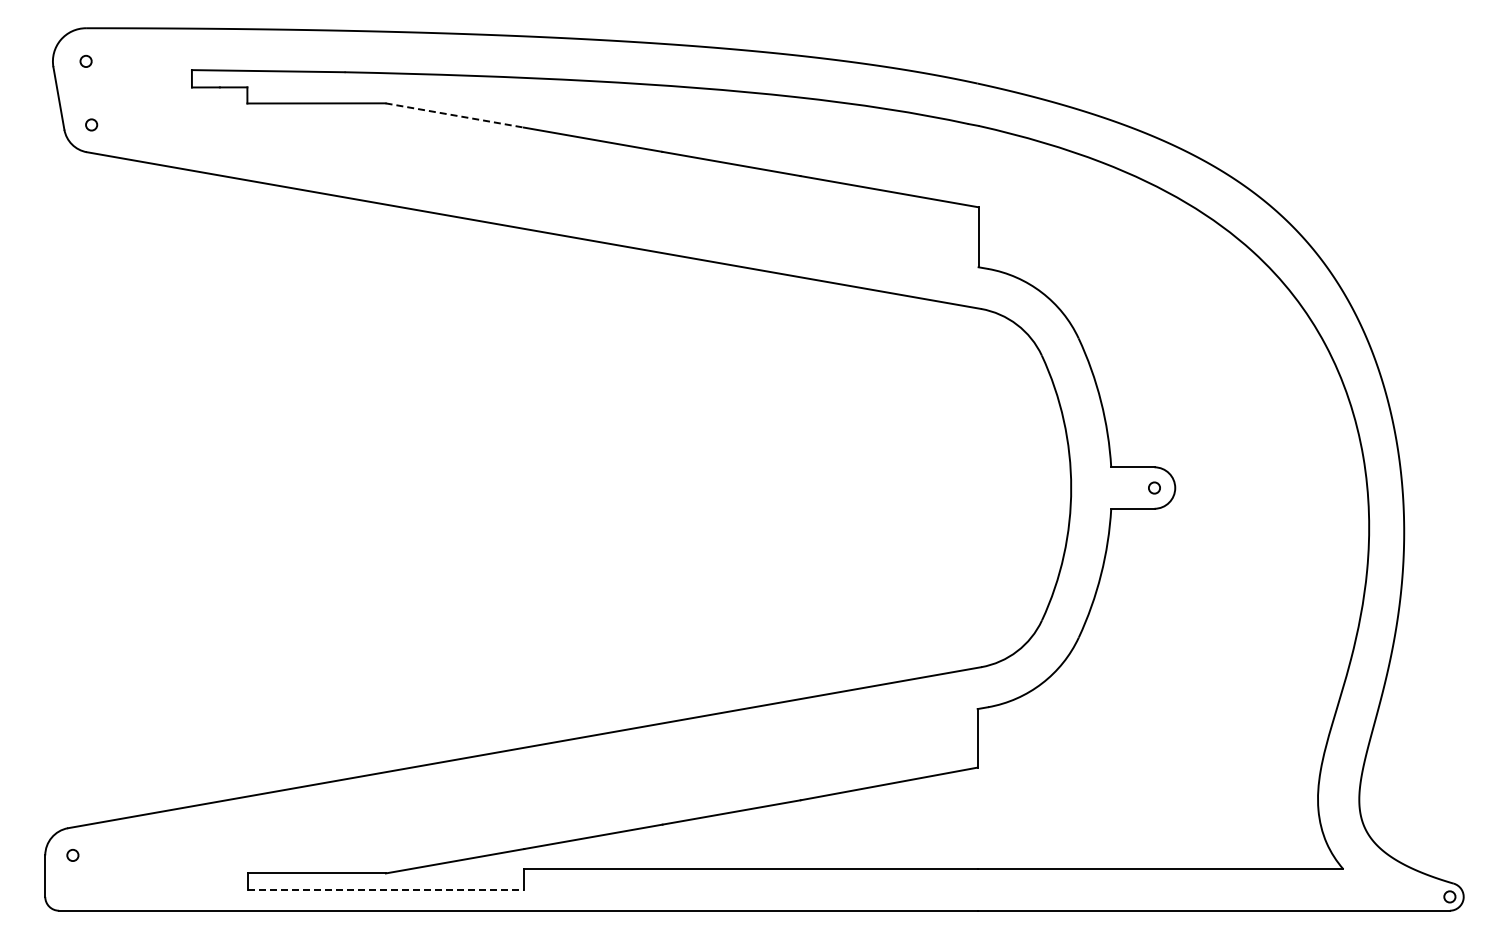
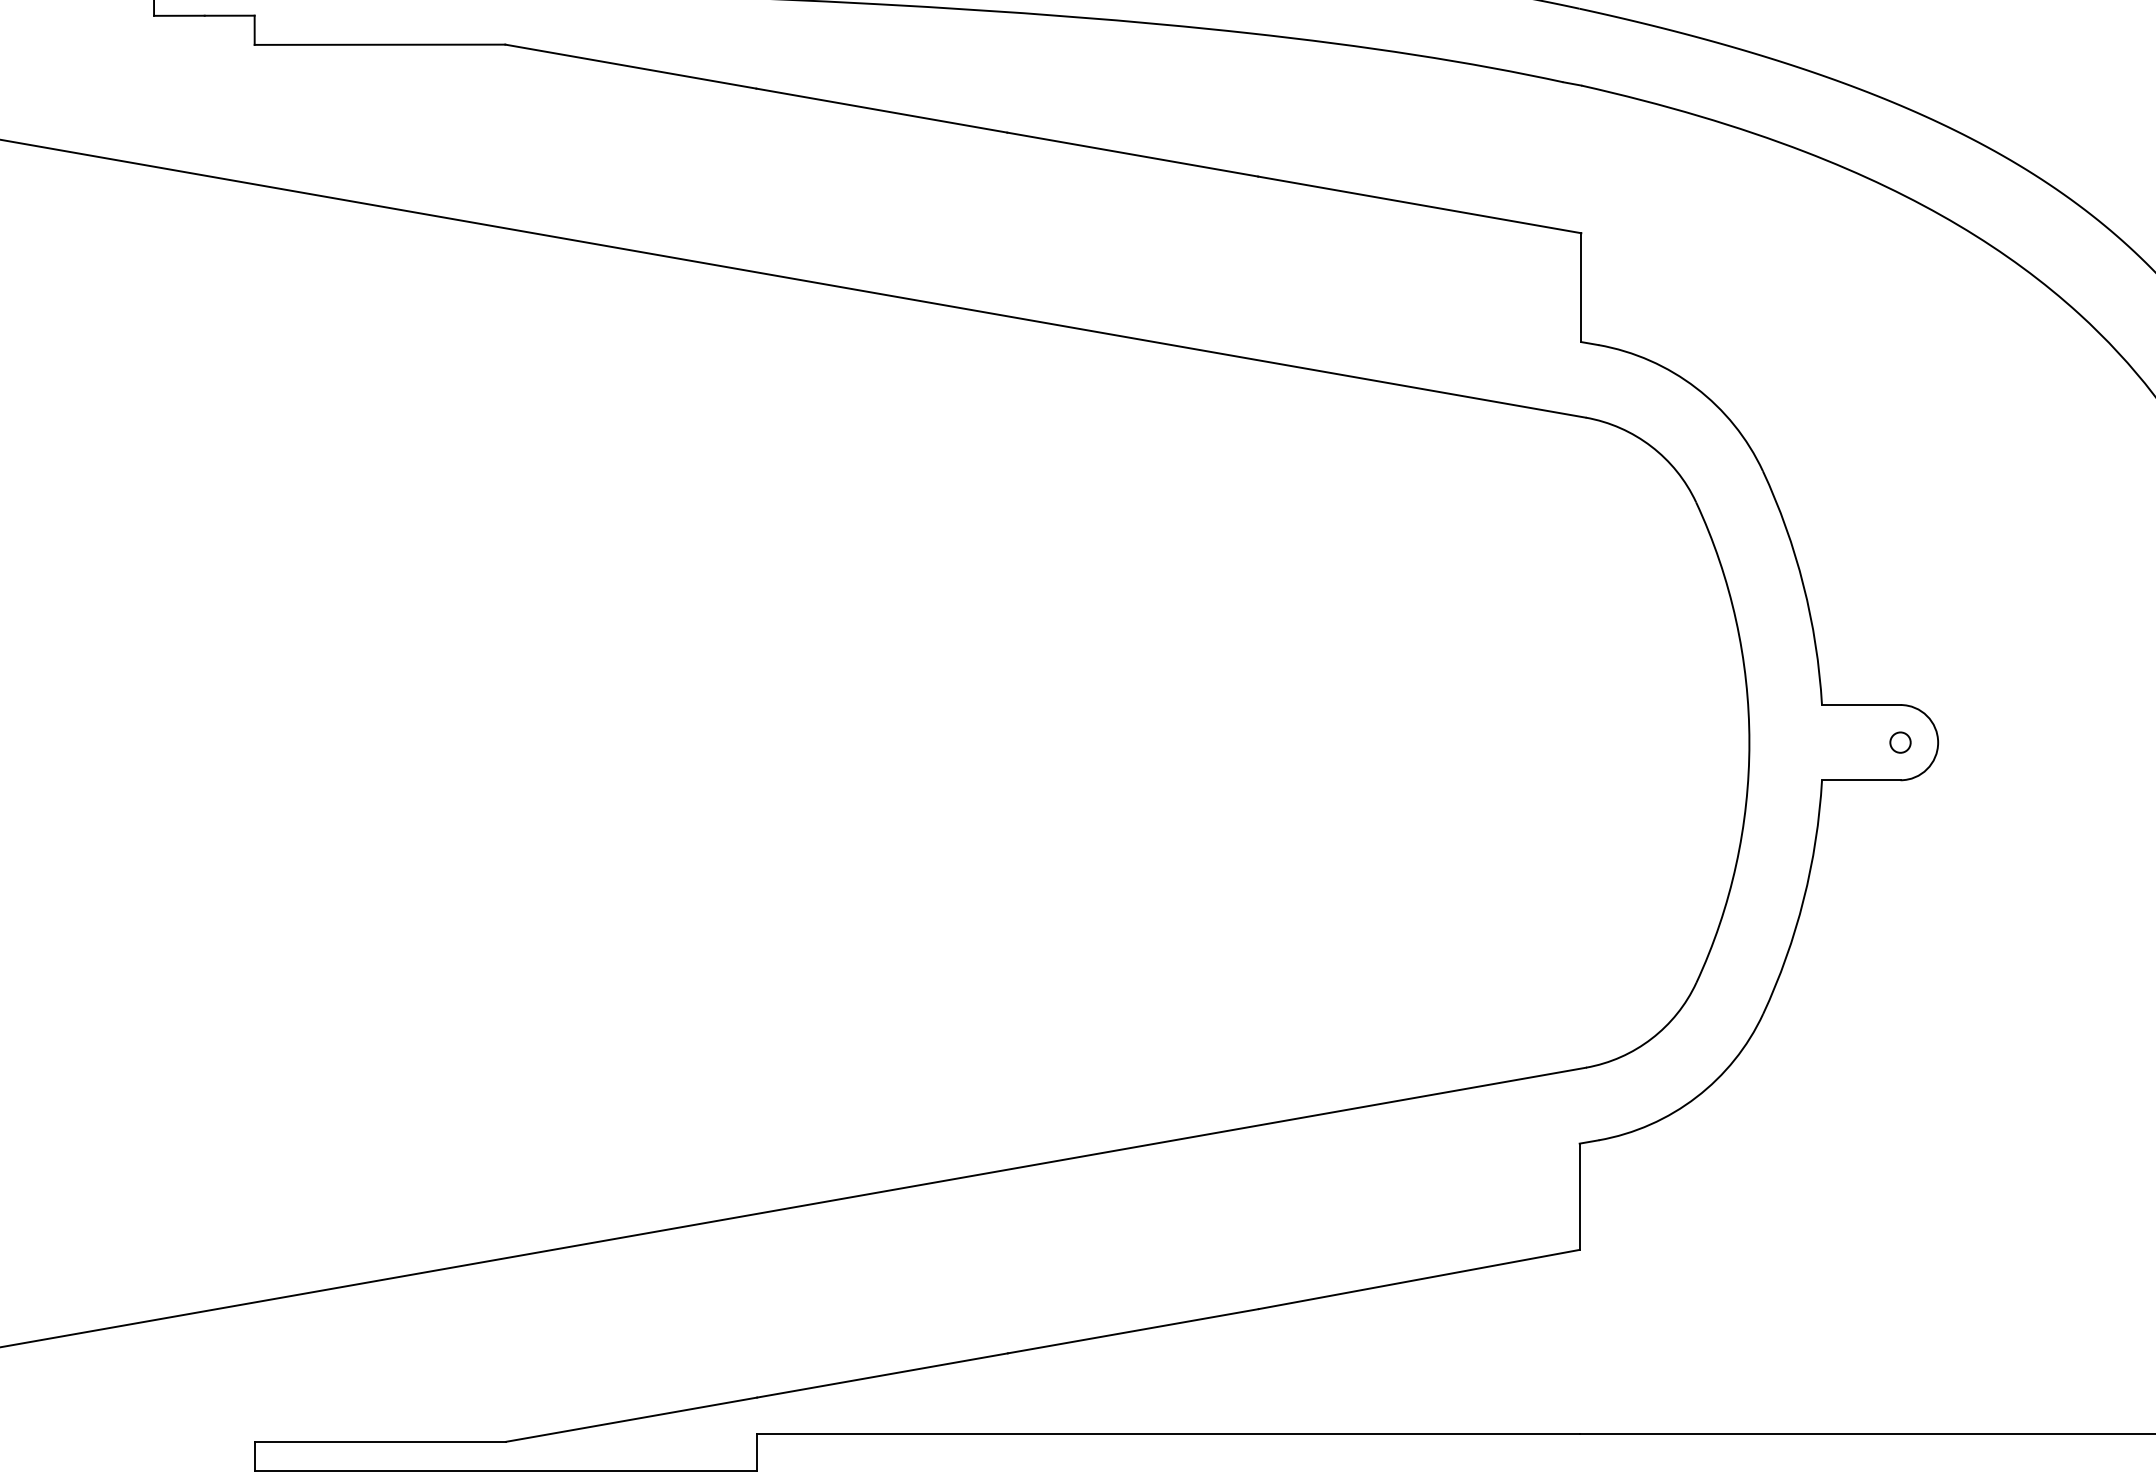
line: (455, 115) -> (632, 66), dashed -> solid
line: (386, 889) -> (507, 1471), dashed -> solid

